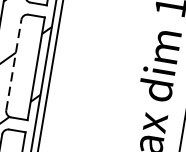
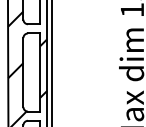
line: (13, 65) -> (23, 72), dashed -> solid

